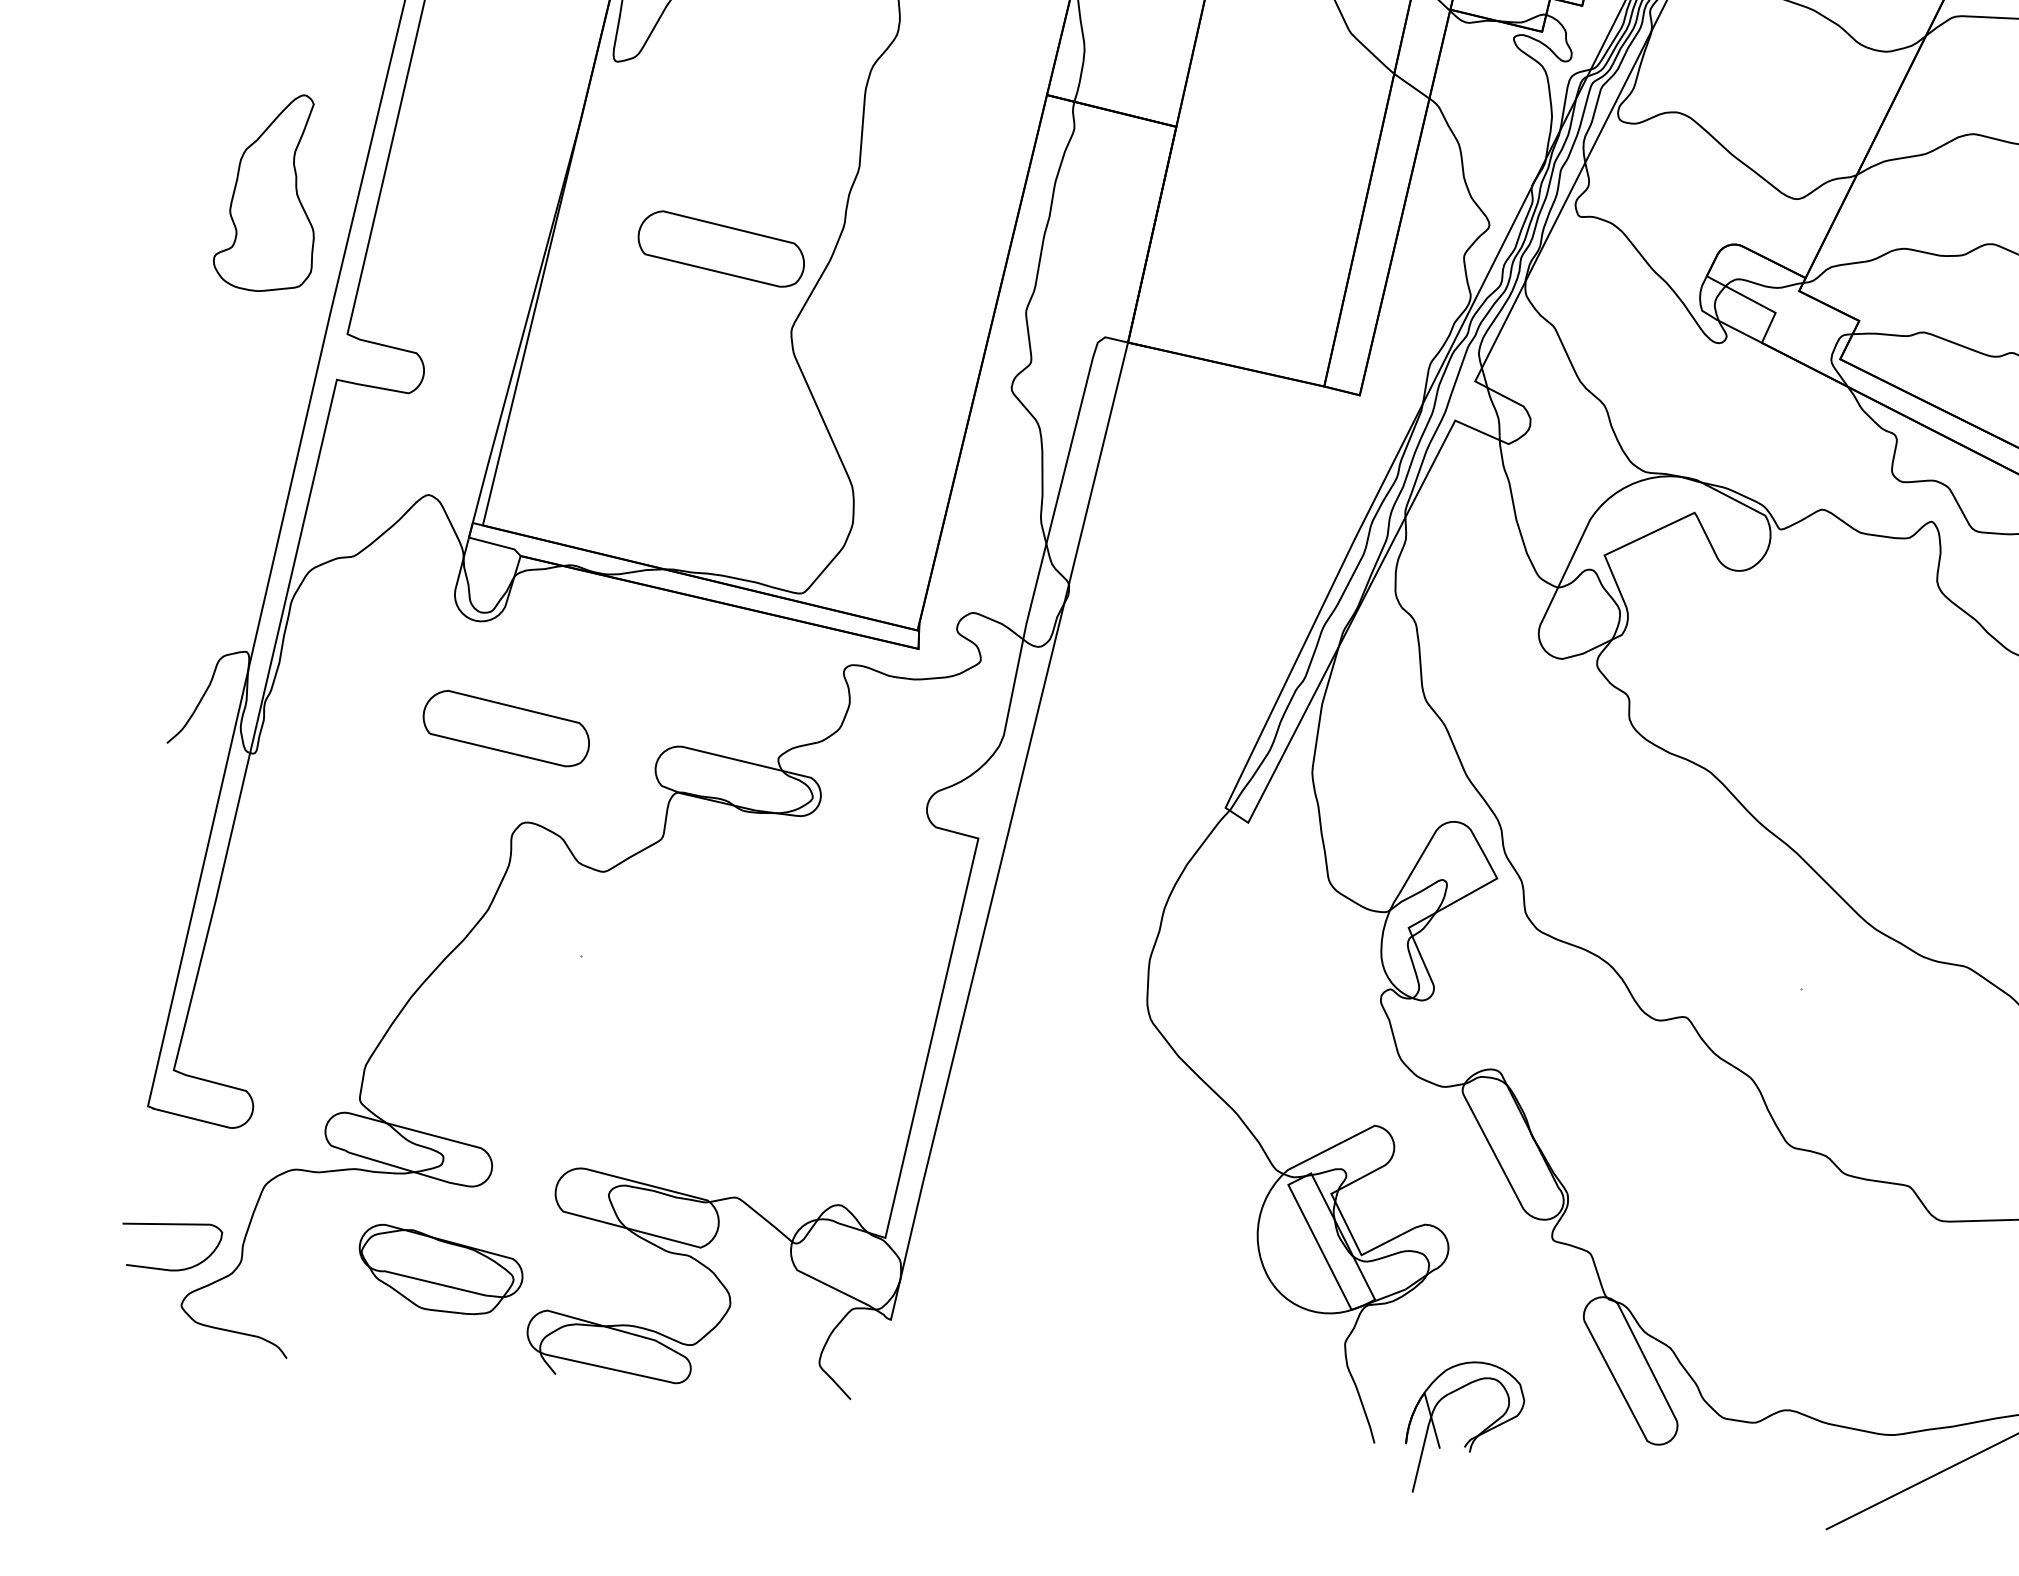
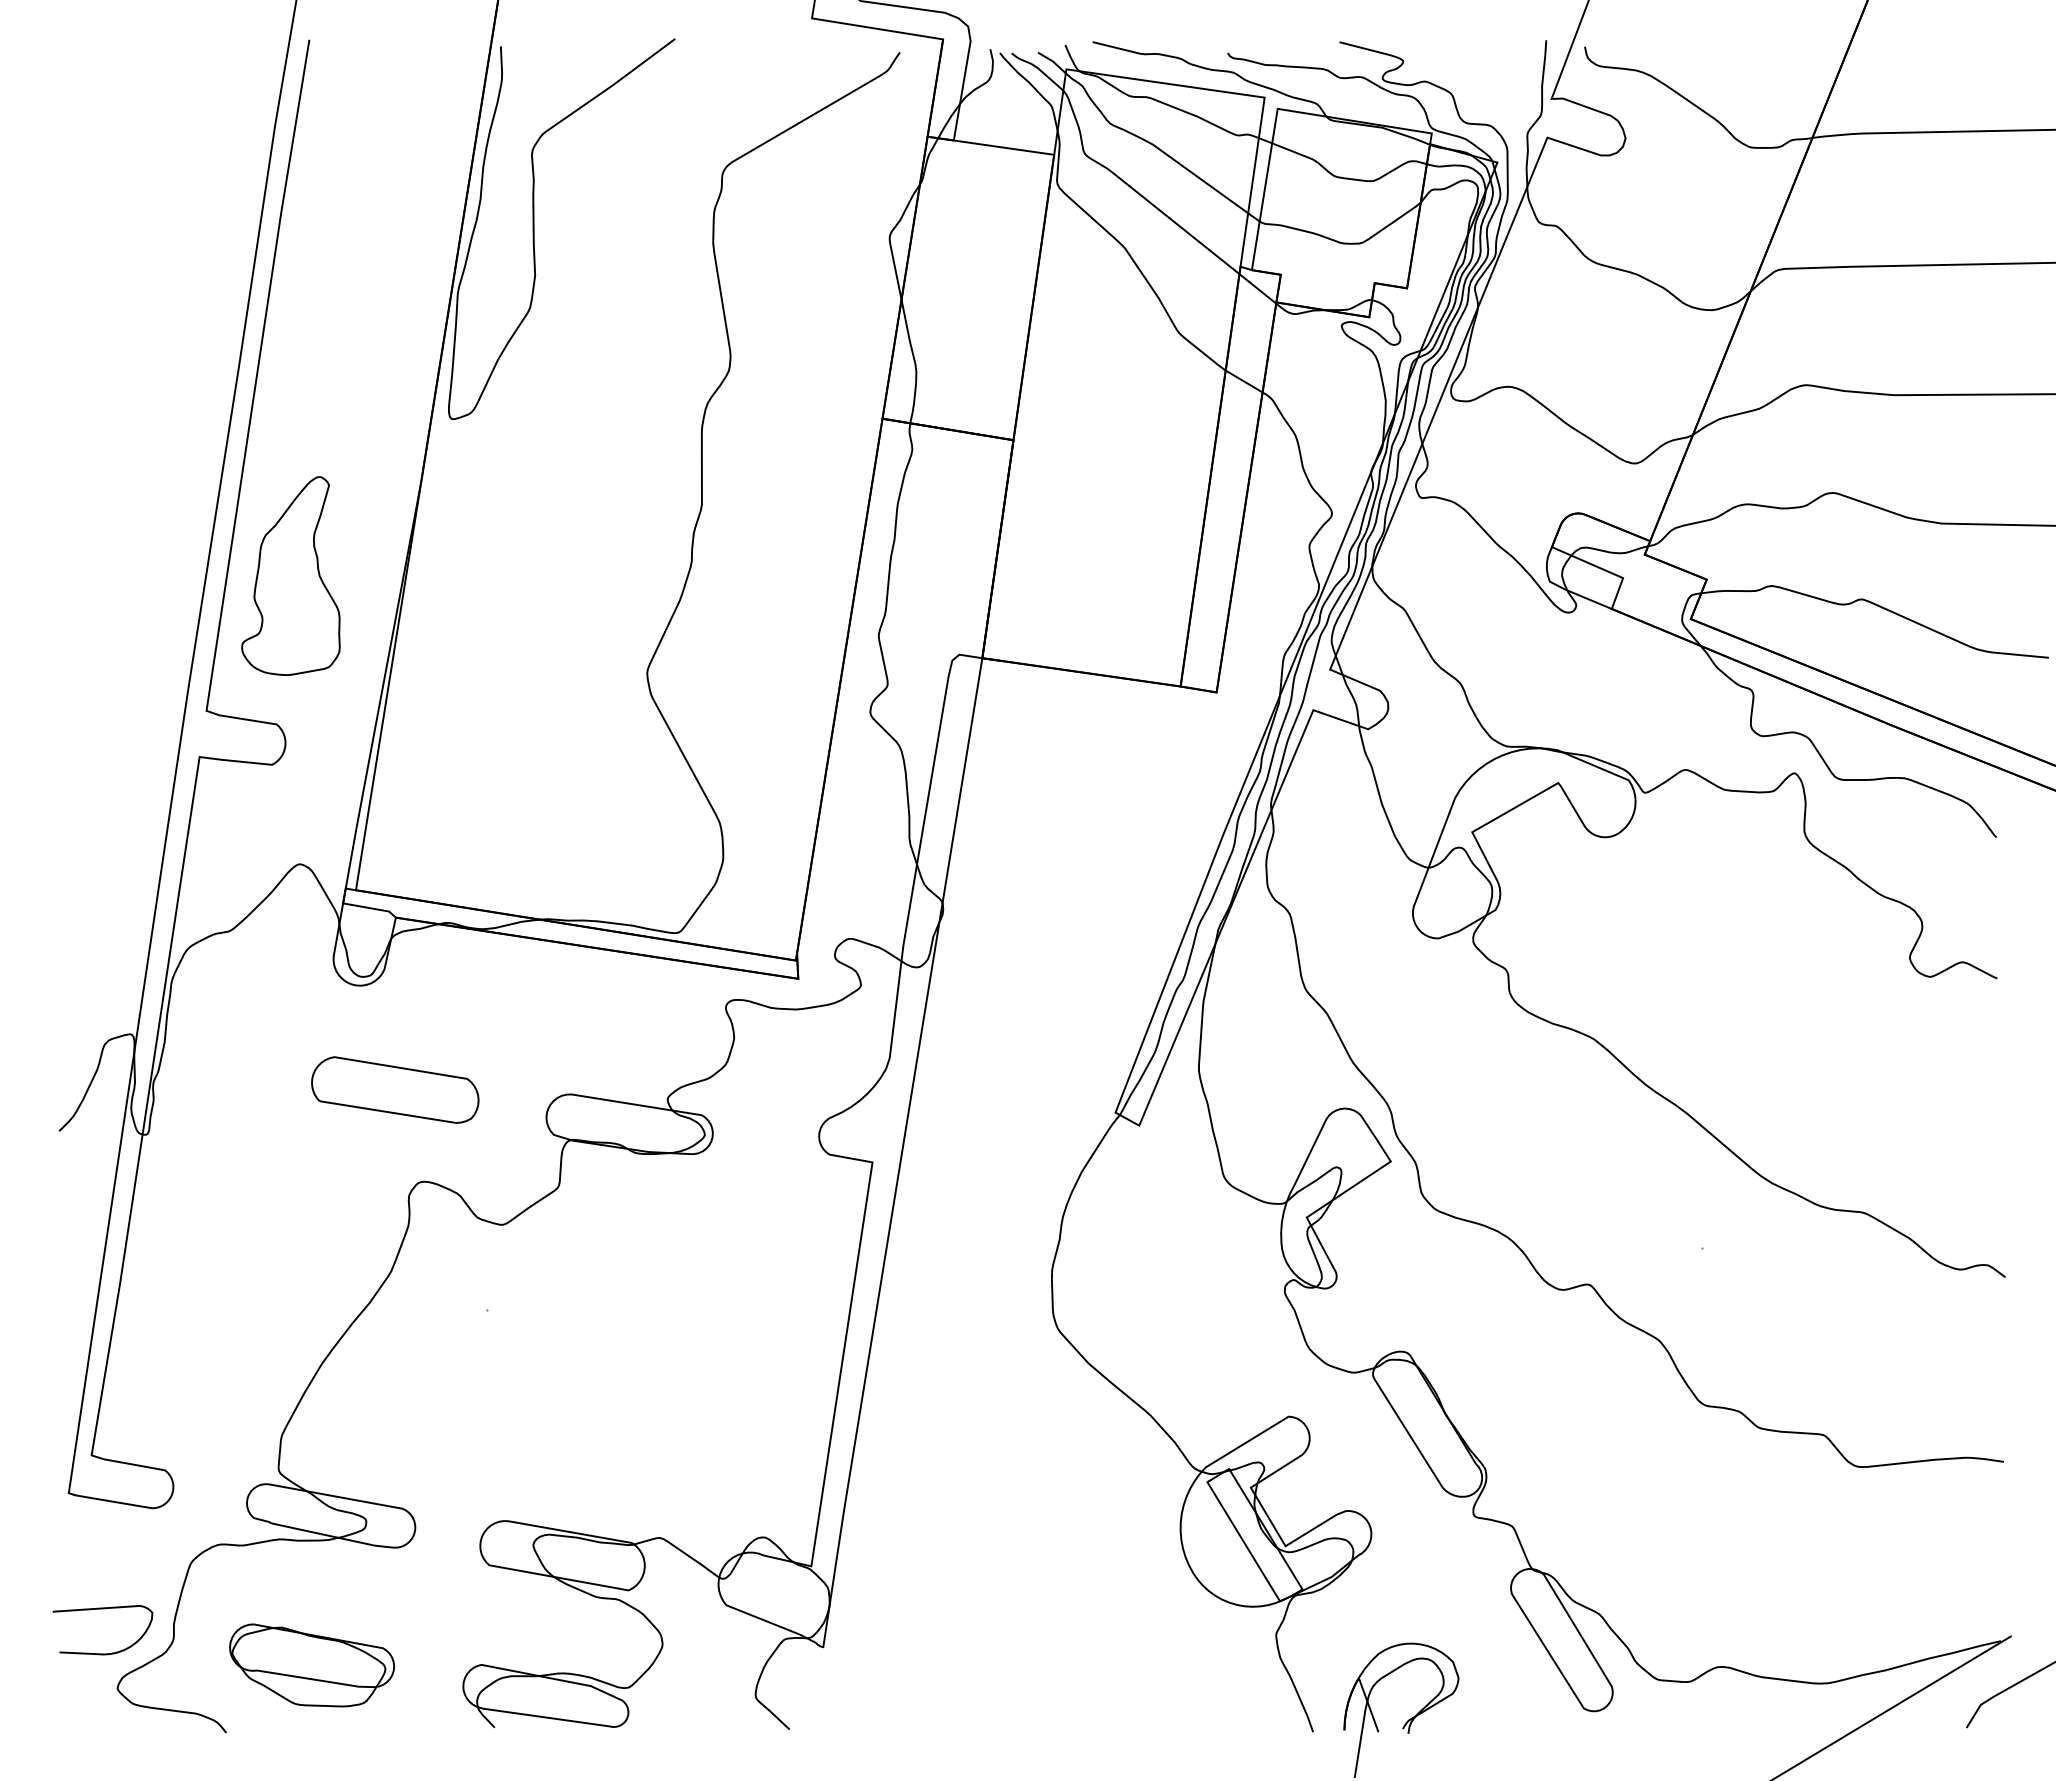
part: (268, 191) -> (290, 575), moved
part: (721, 248) -> (571, 596), removed
part: (439, 1270) -> (311, 1665), moved

